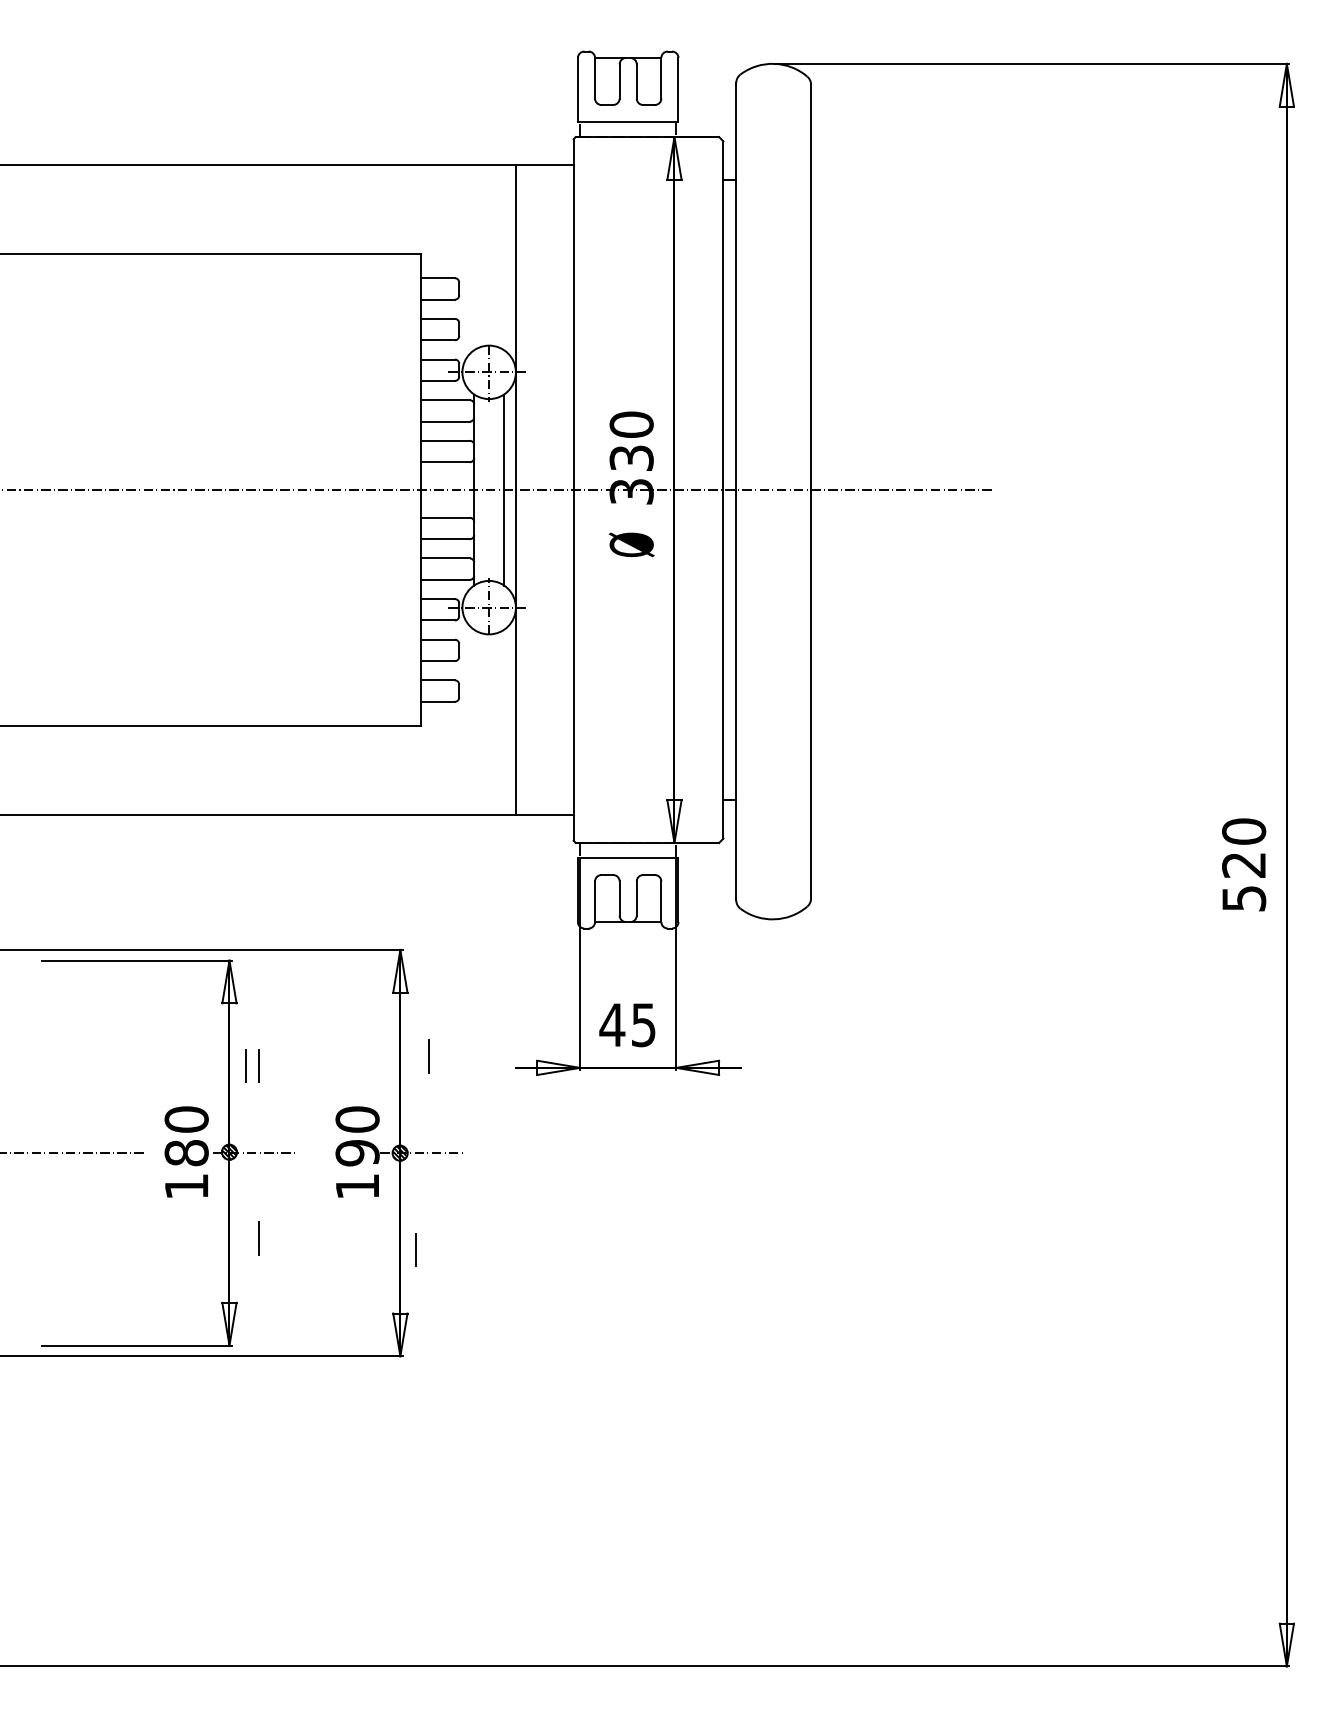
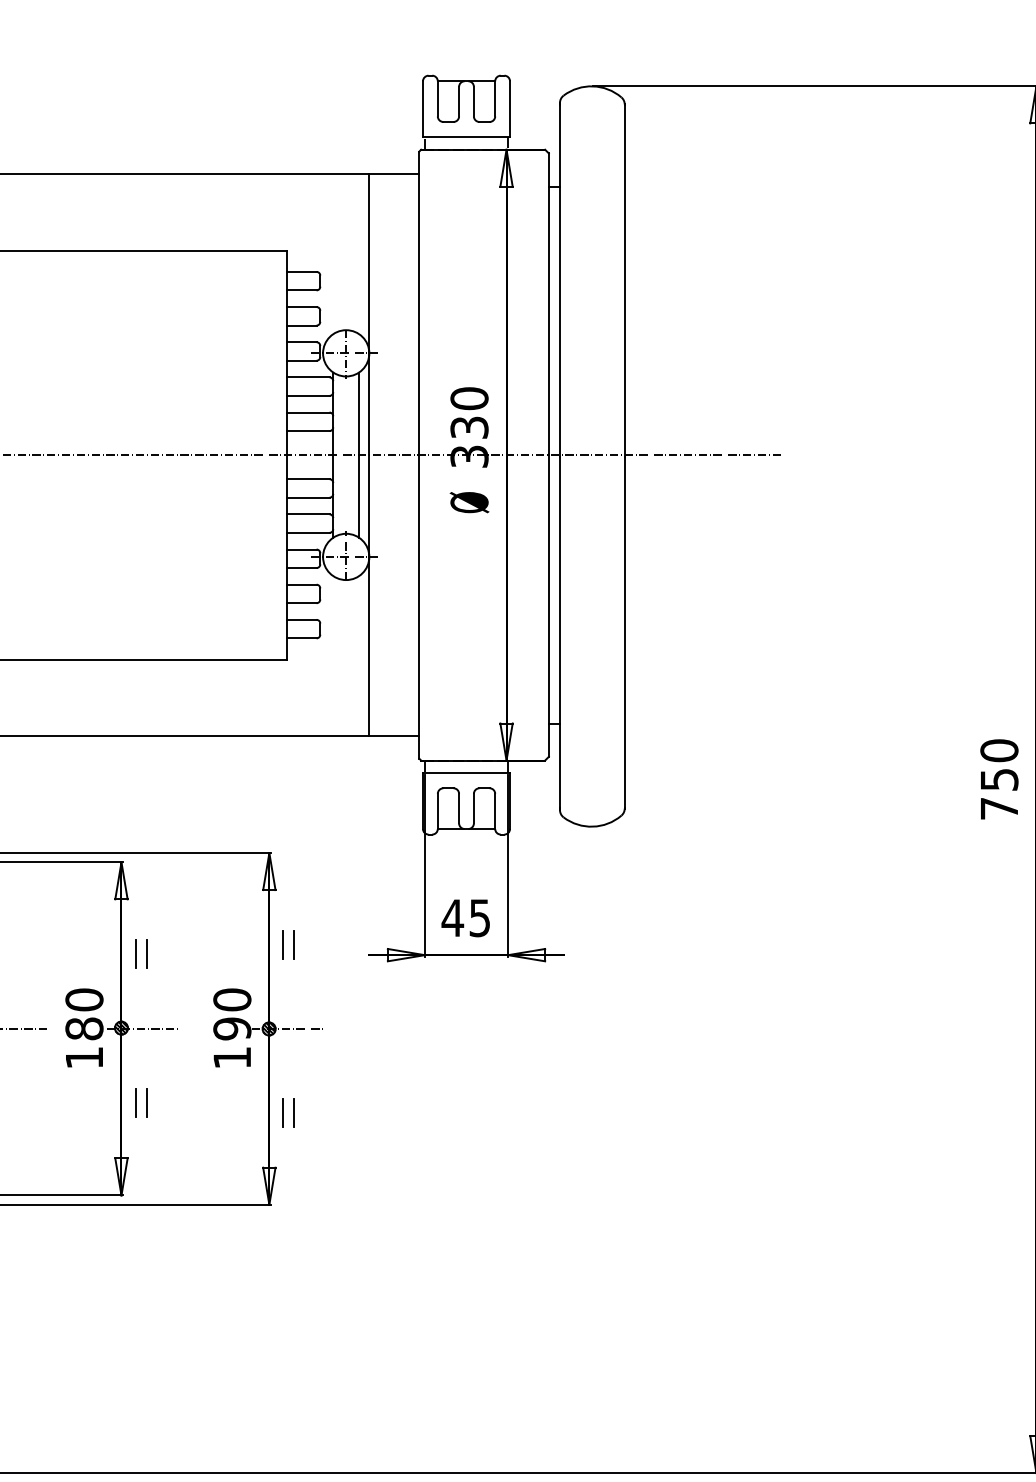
text: (1244, 882) -> (999, 794), 520 -> 750
line: (416, 1056) -> (283, 945), added
line: (245, 1238) -> (135, 1102), added
line: (429, 1249) -> (294, 1112), added

